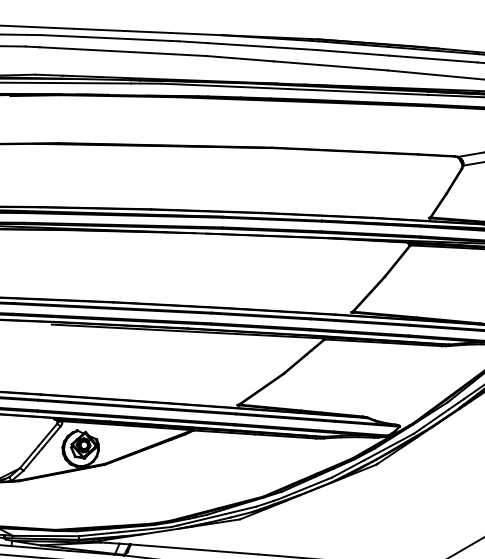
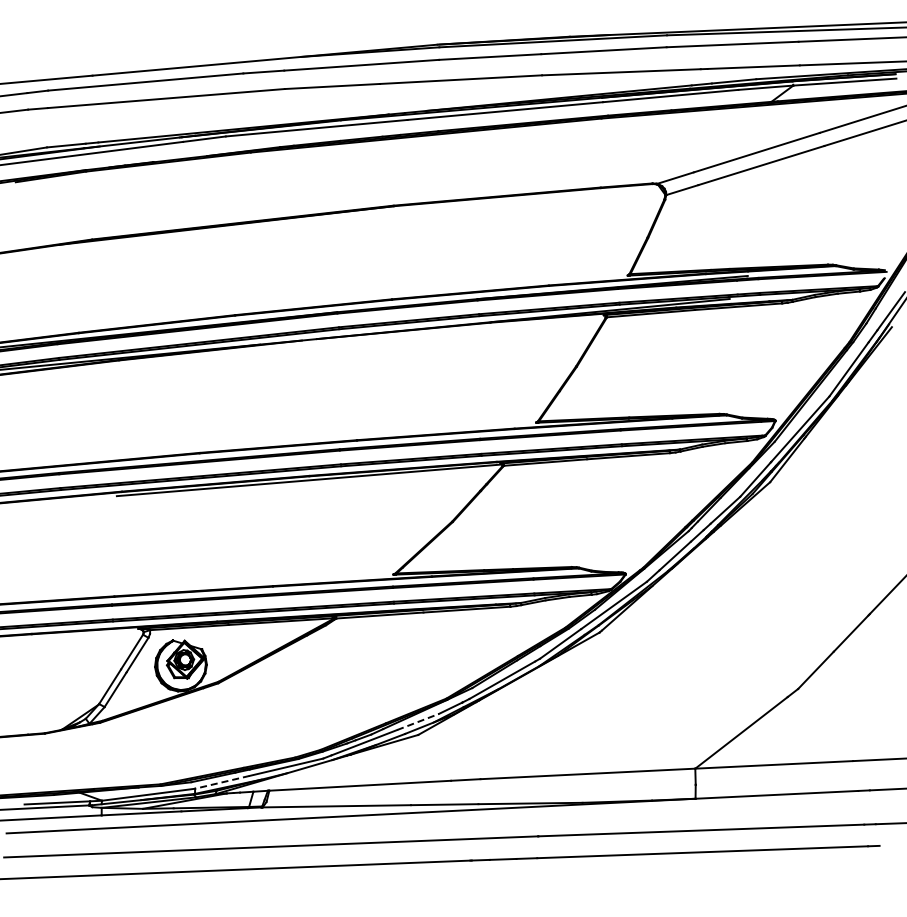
line: (241, 510) -> (418, 721), solid -> dashed
line: (98, 534) -> (221, 782), solid -> dashed

